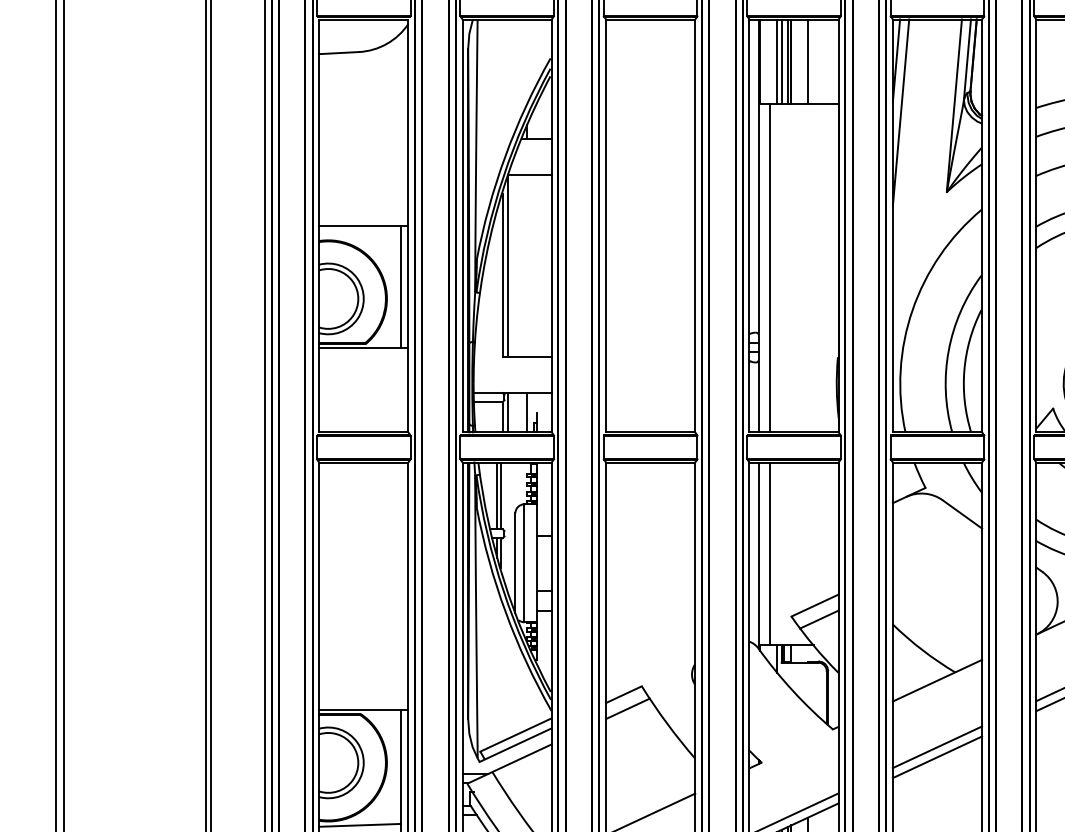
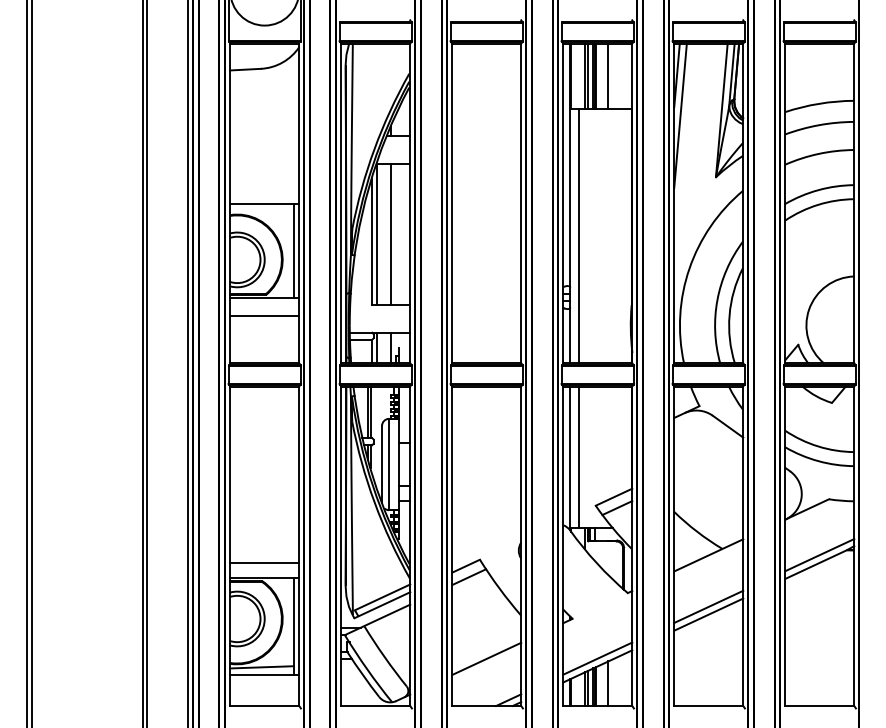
line: (527, 266) -> (391, 234), added
line: (363, 372) -> (264, 316), added
line: (363, 689) -> (264, 562), added

